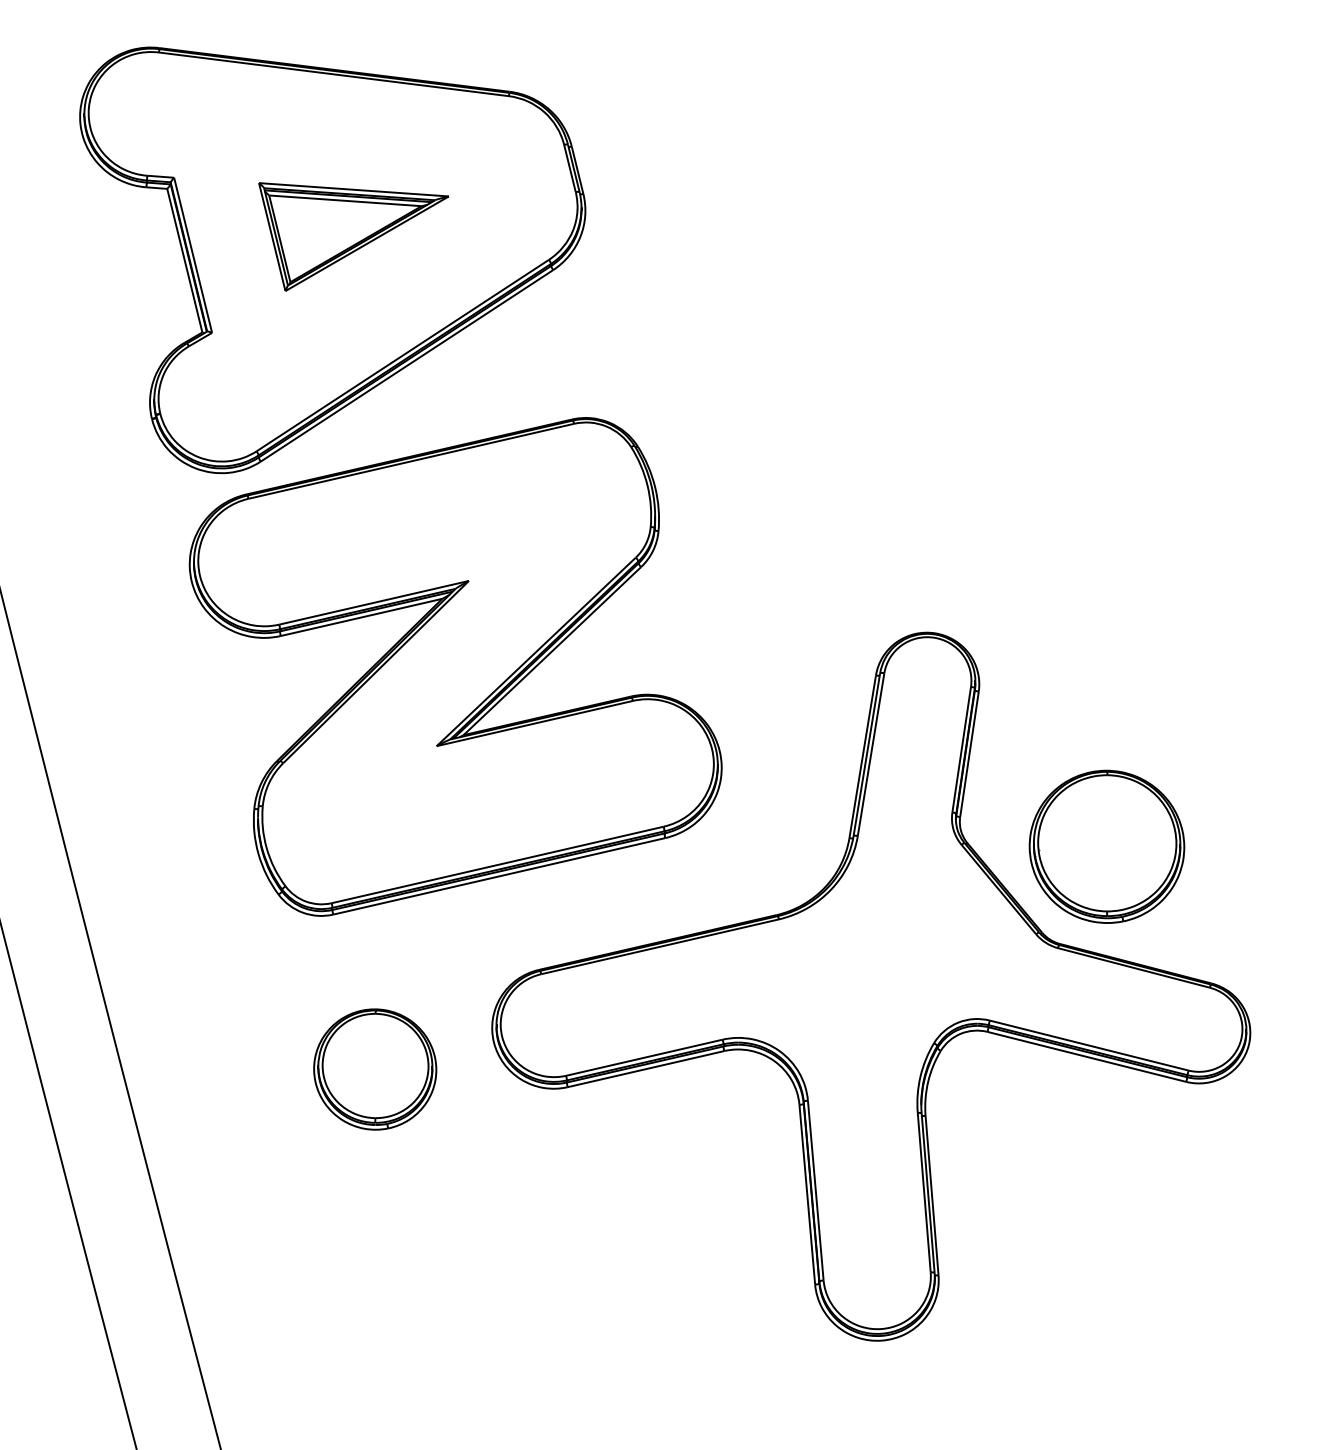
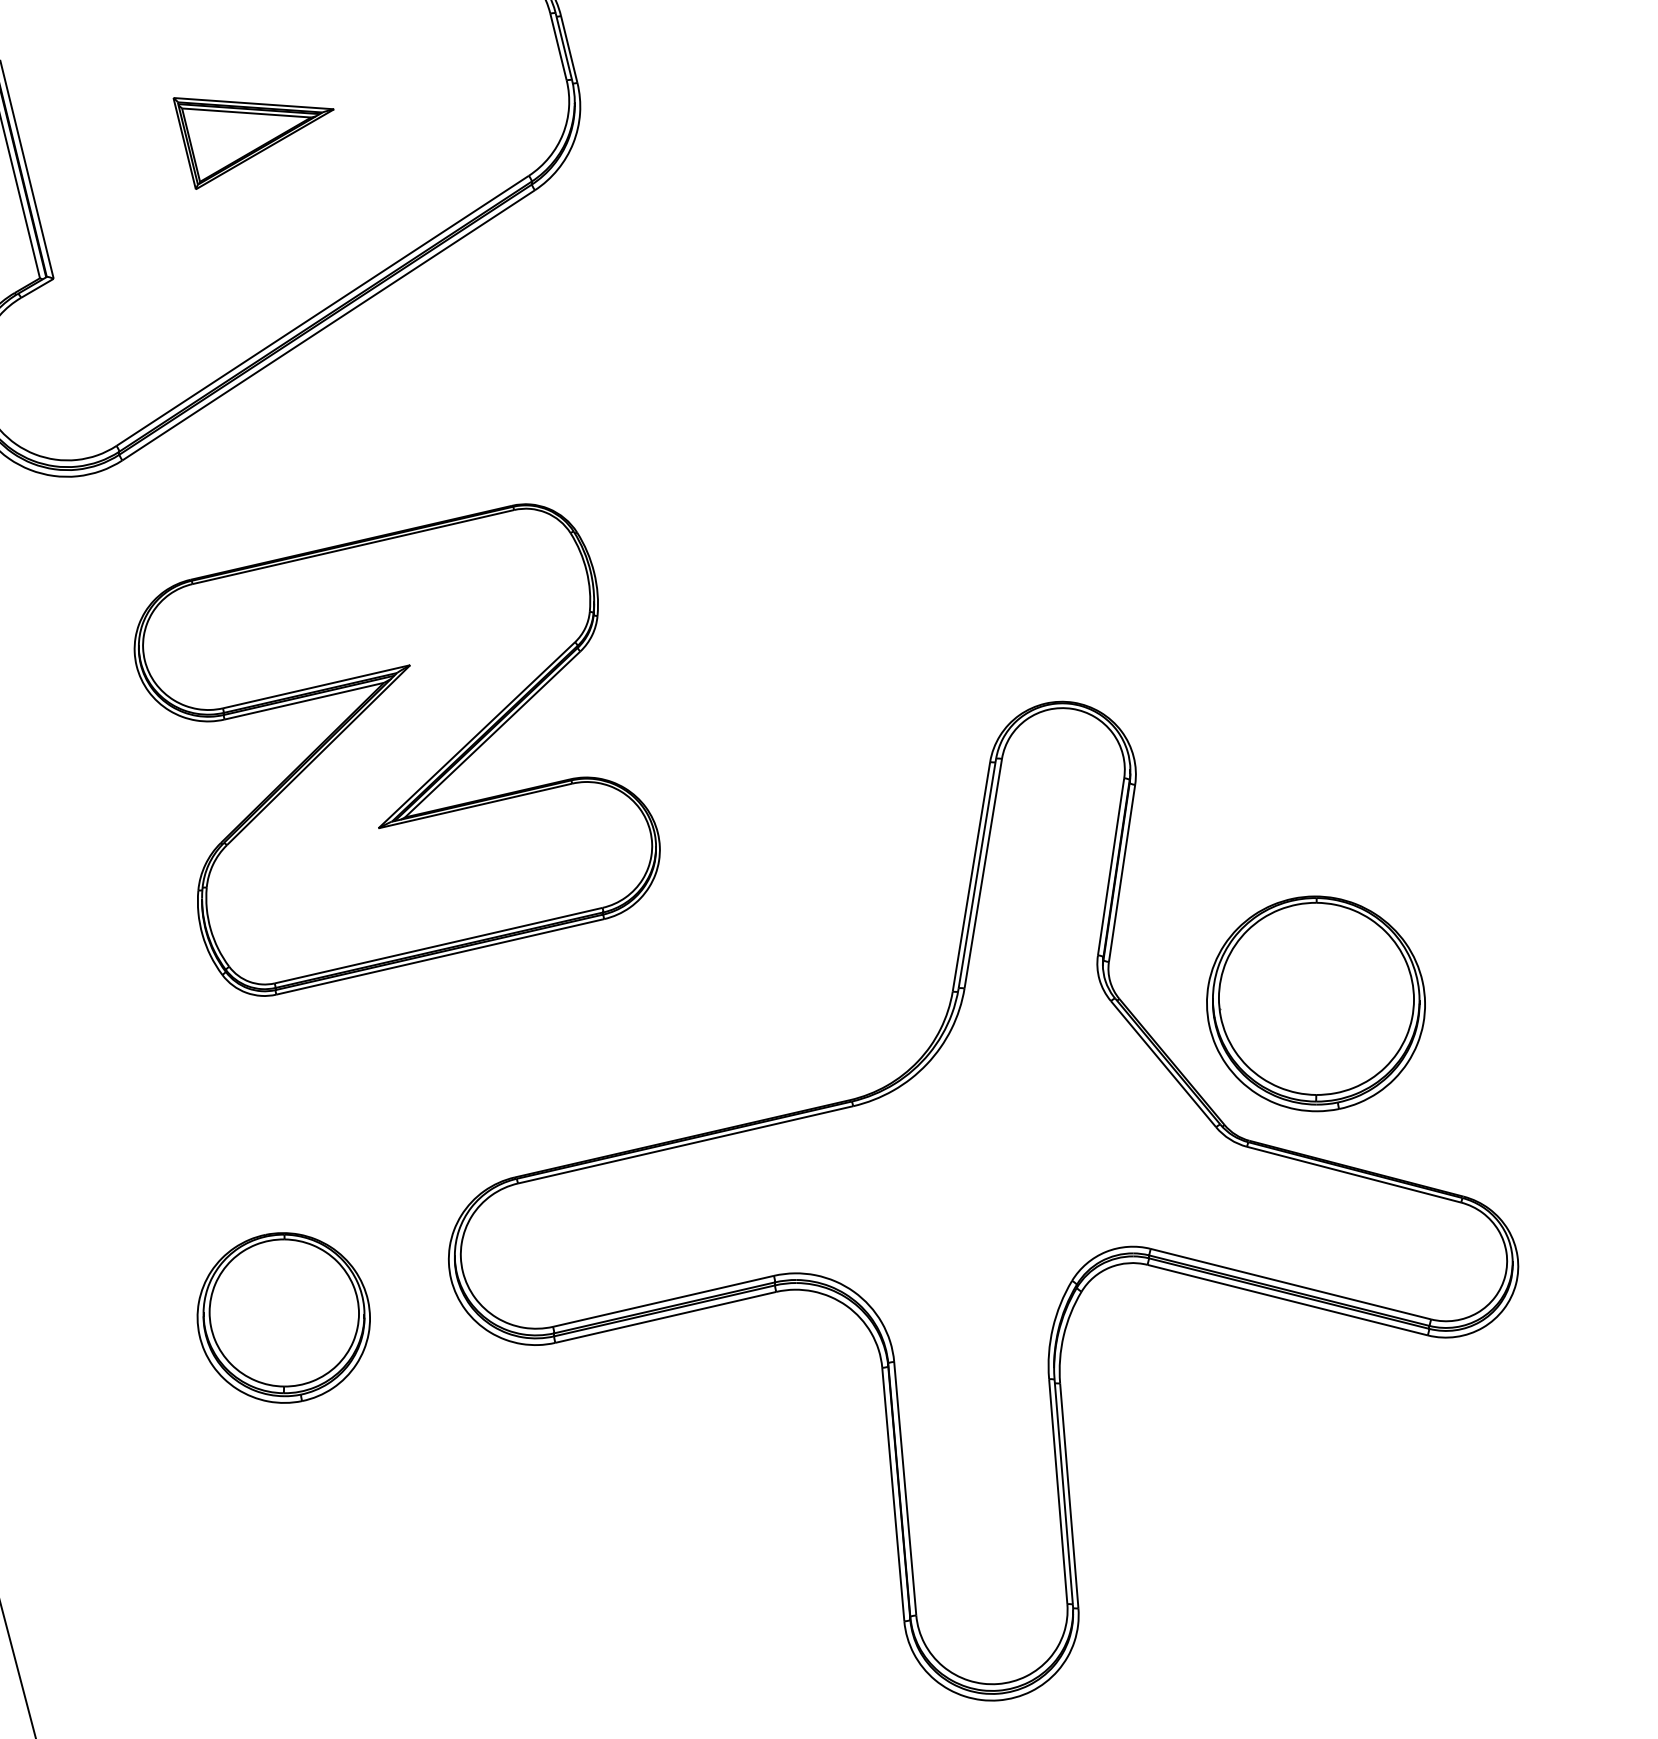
part: (353, 236) -> (253, 142), size x0.6
part: (455, 666) -> (397, 749), size x0.7

